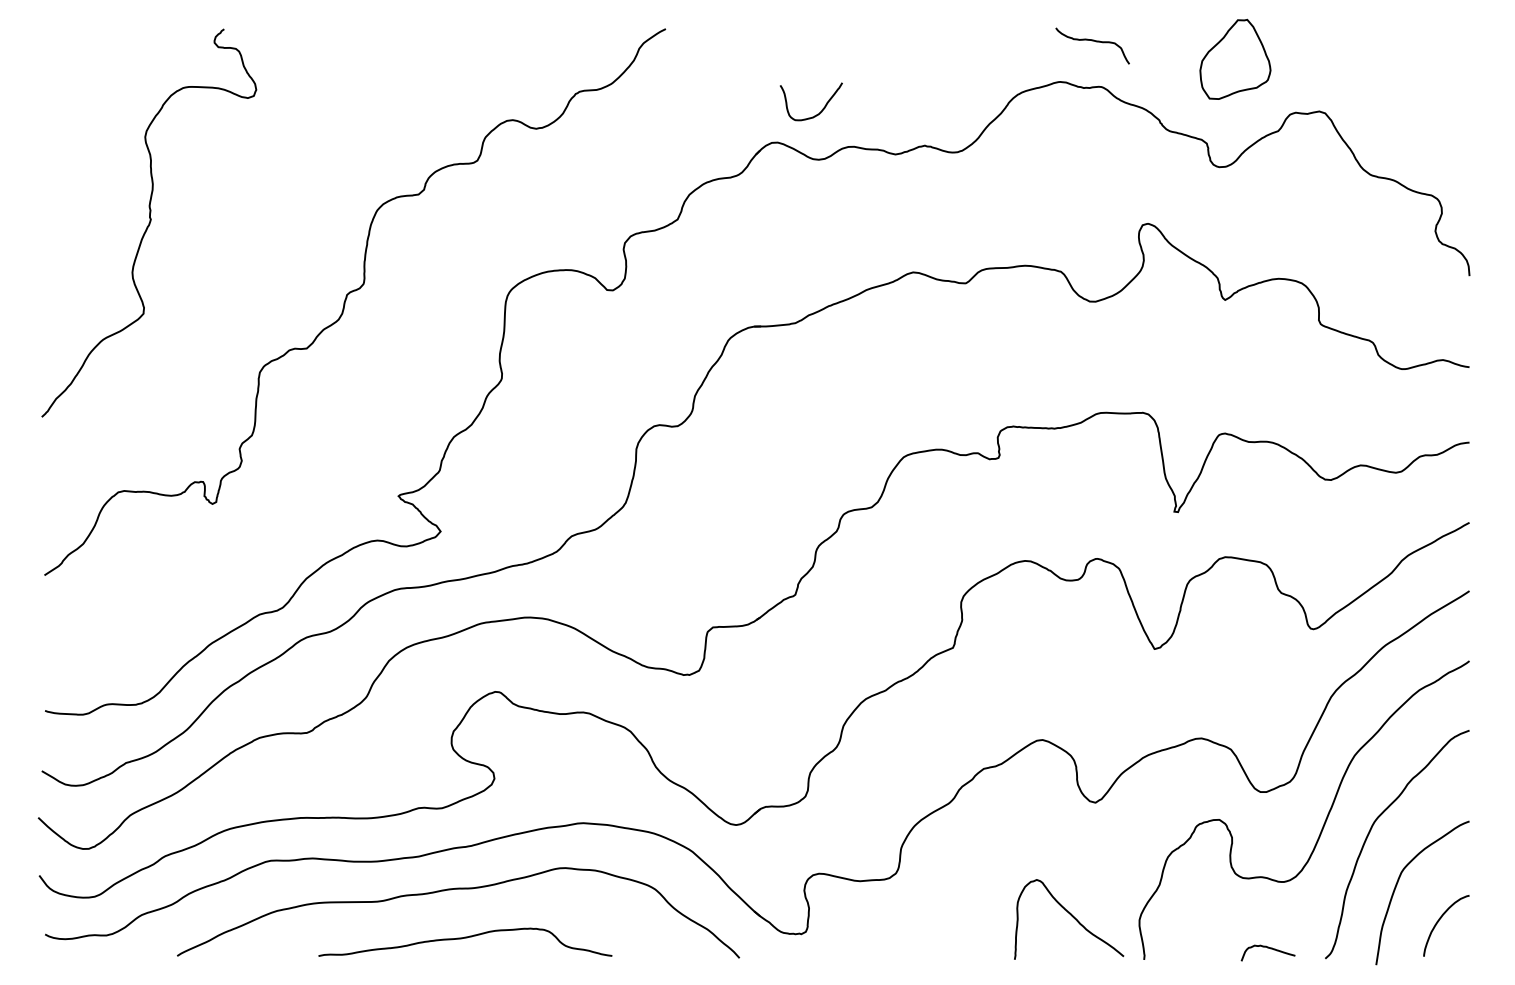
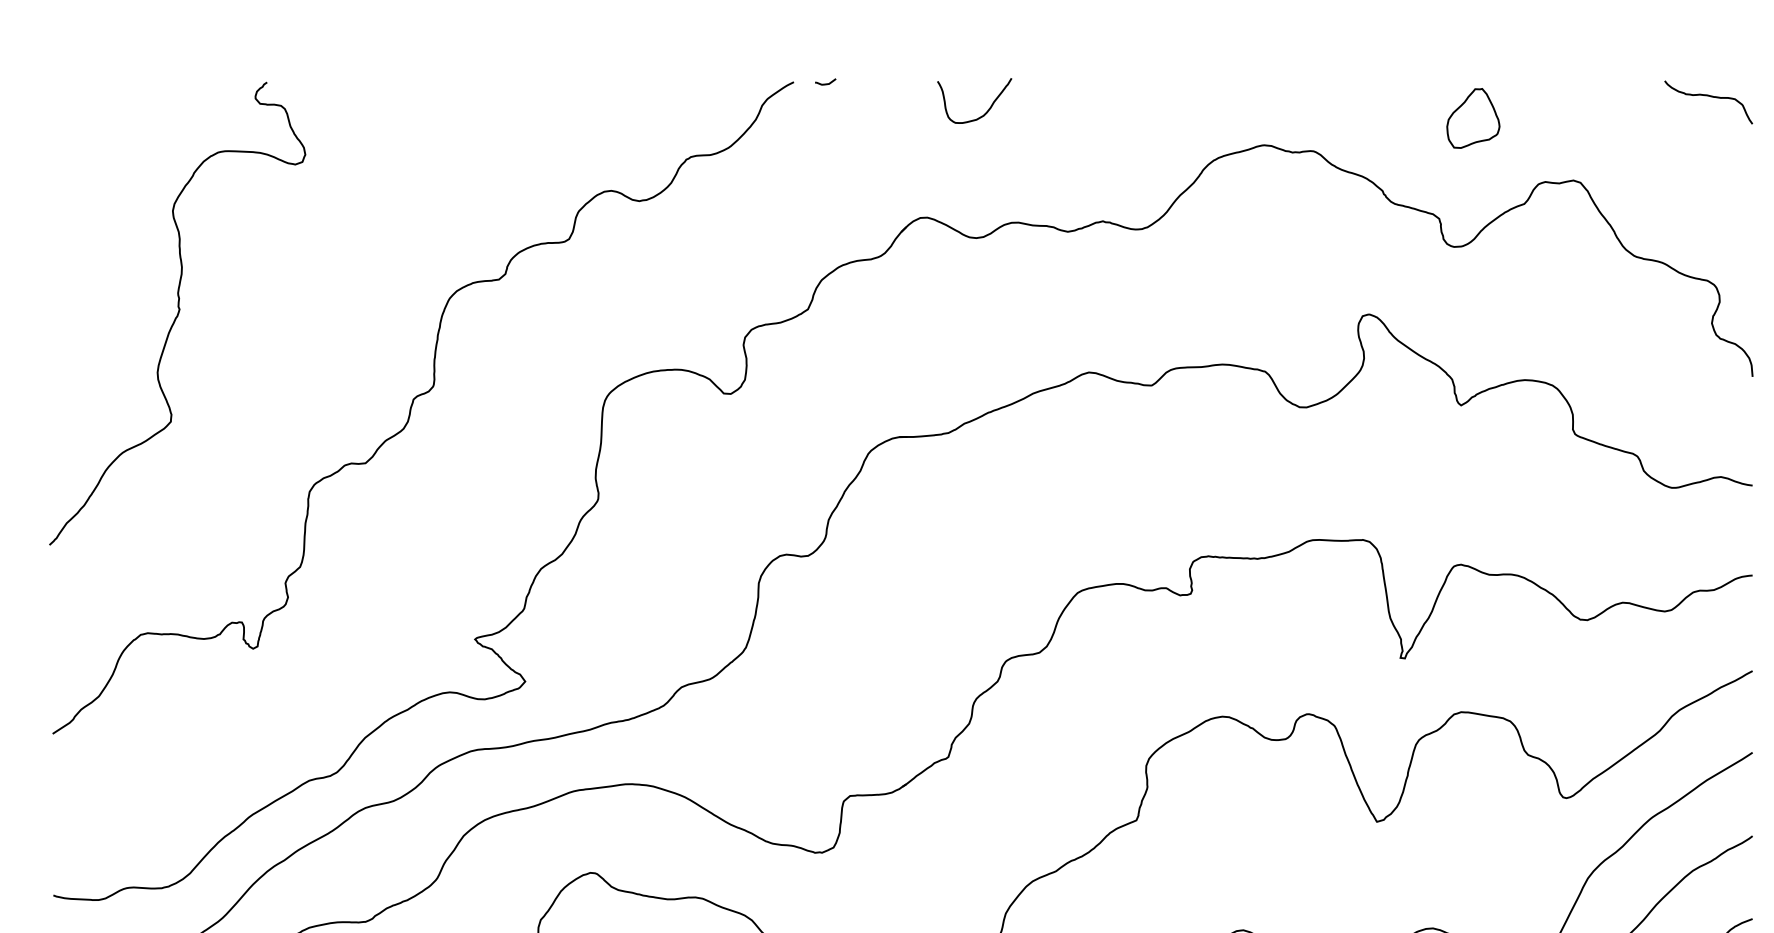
curve: (693, 29) -> (826, 82), added
curve: (1092, 41) -> (1708, 97), moved
part: (1235, 59) -> (1473, 118), size x0.62
curve: (822, 108) -> (987, 108), moved

